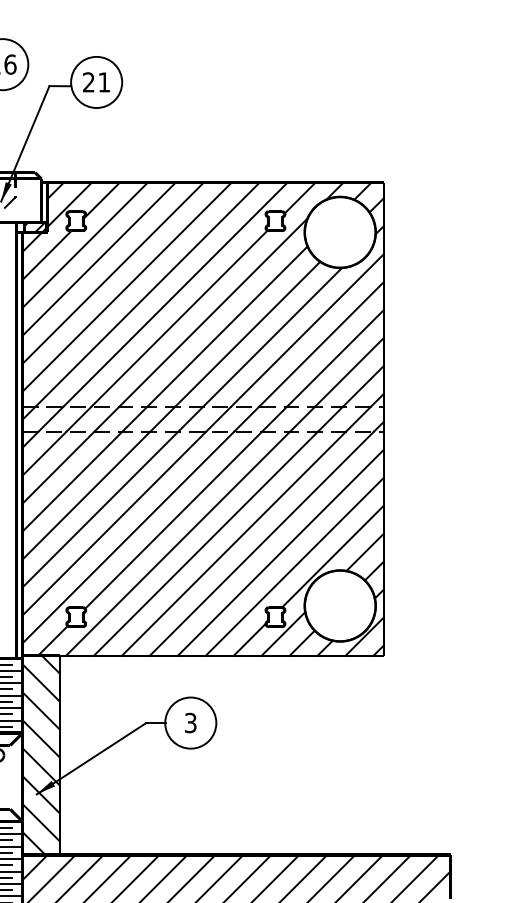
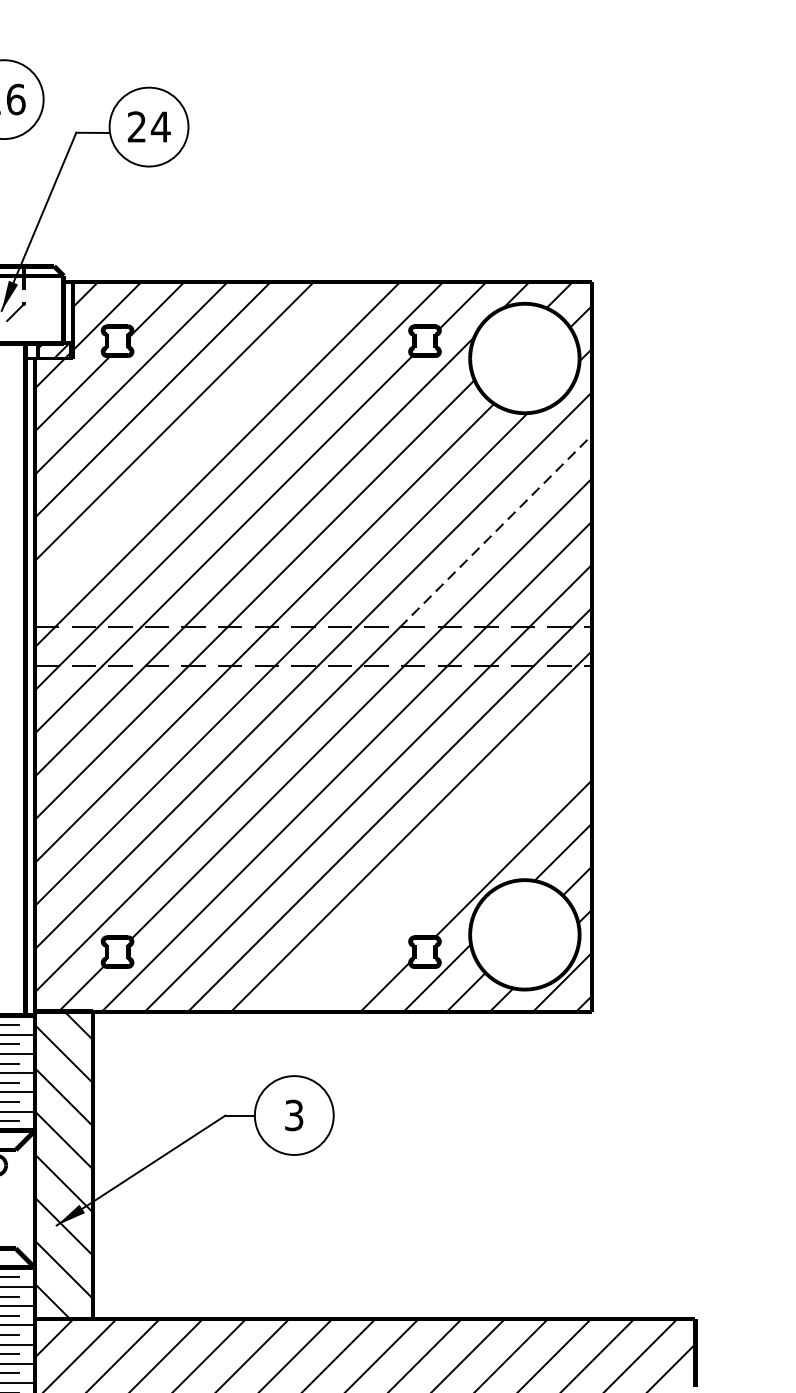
text: (103, 82) -> (159, 127), 21 -> 24
line: (126, 286) -> (195, 441), removed
line: (321, 344) -> (495, 531), solid -> dashed
line: (280, 552) -> (432, 852), removed
line: (294, 566) -> (454, 873), removed

